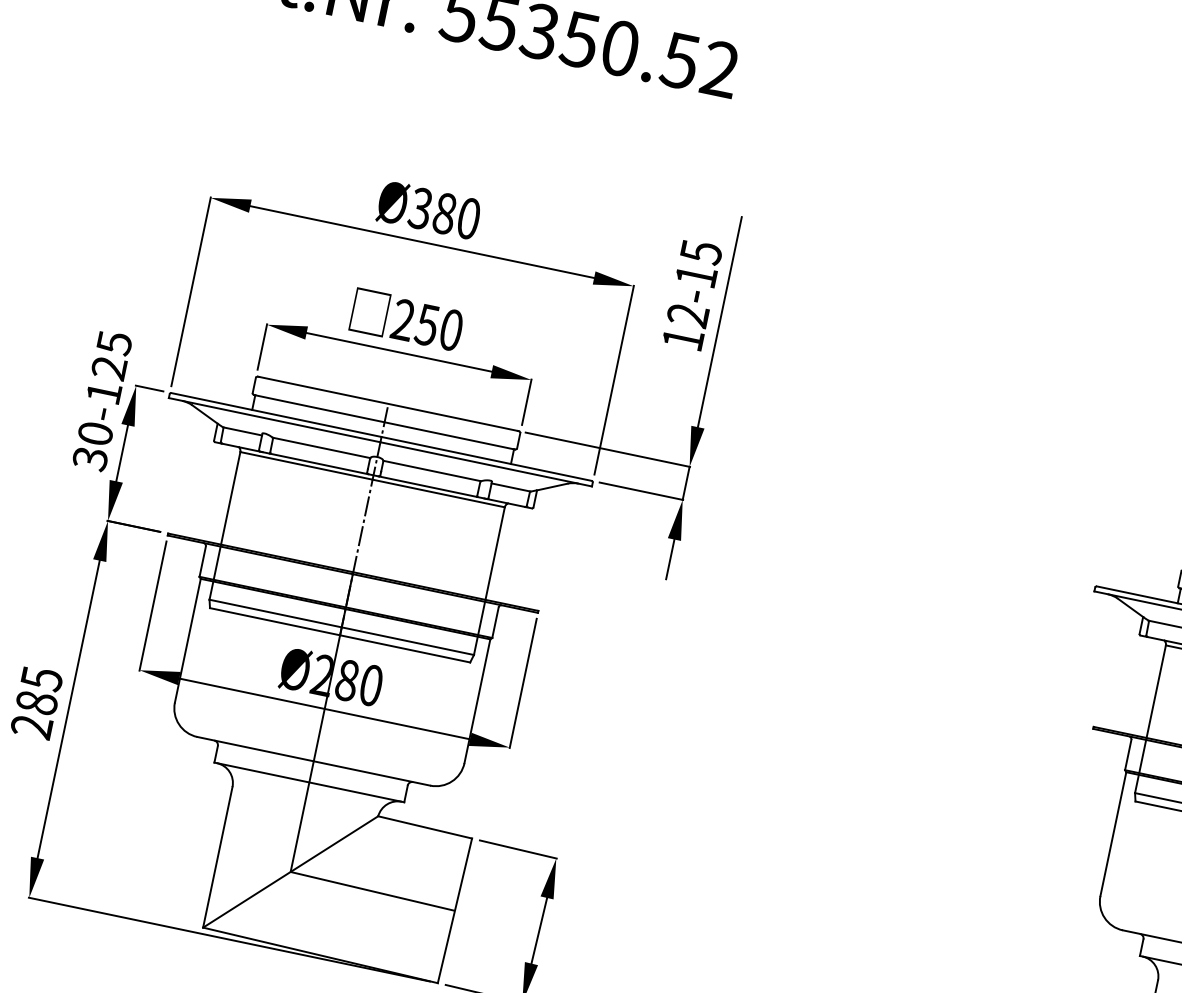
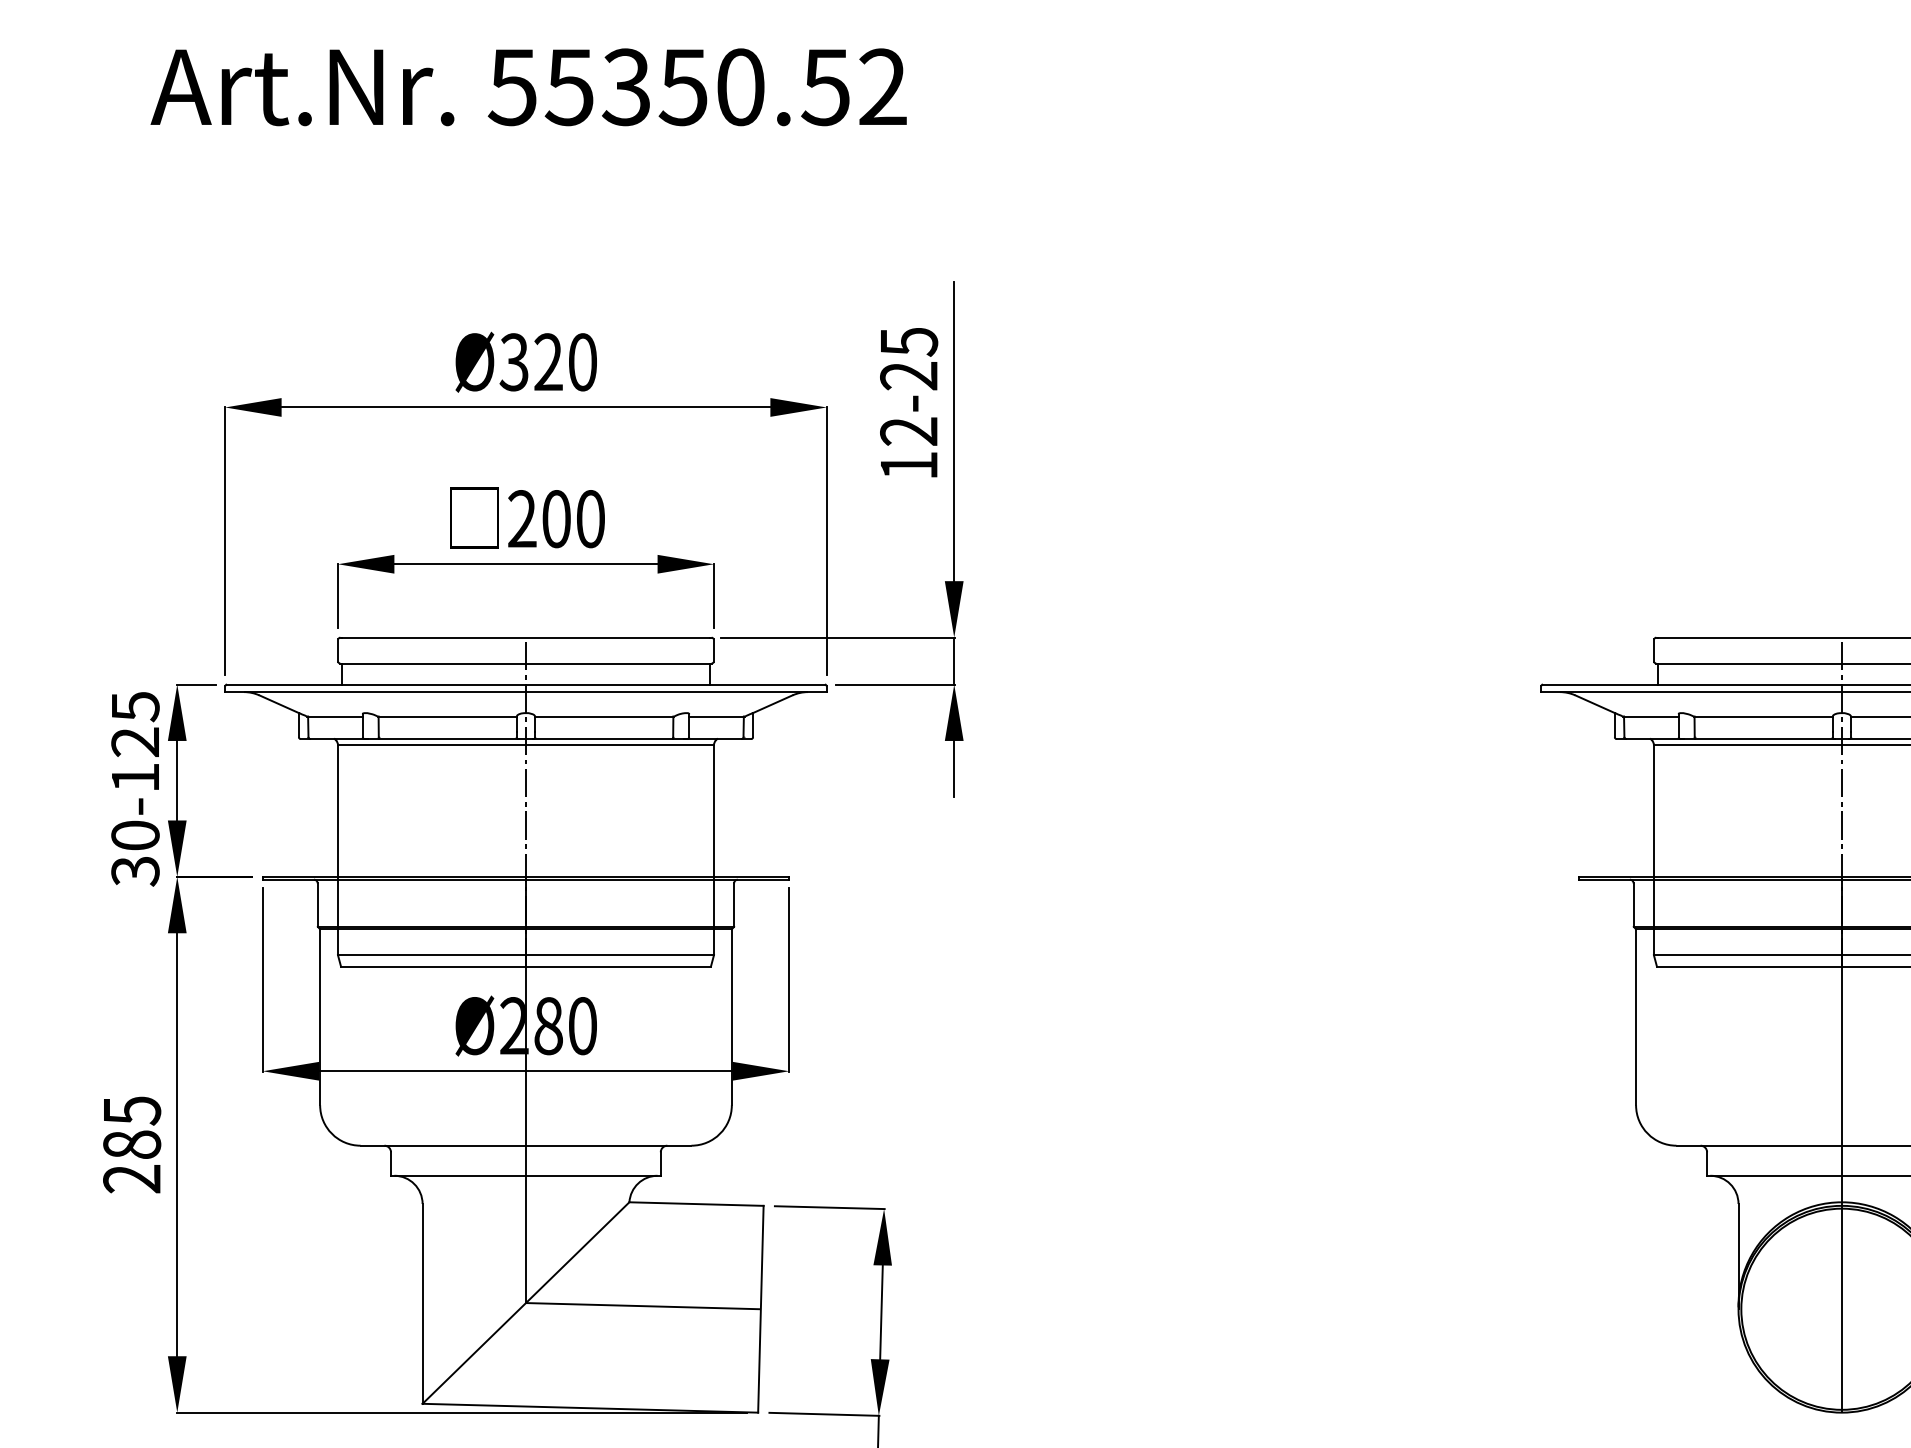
text: (444, 213) -> (548, 362), Ø380 -> Ø320
text: (695, 276) -> (908, 376), 12-15 -> 12-25
text: (426, 325) -> (555, 519), 250 -> 200
text: (102, 401) -> (135, 789), moved

